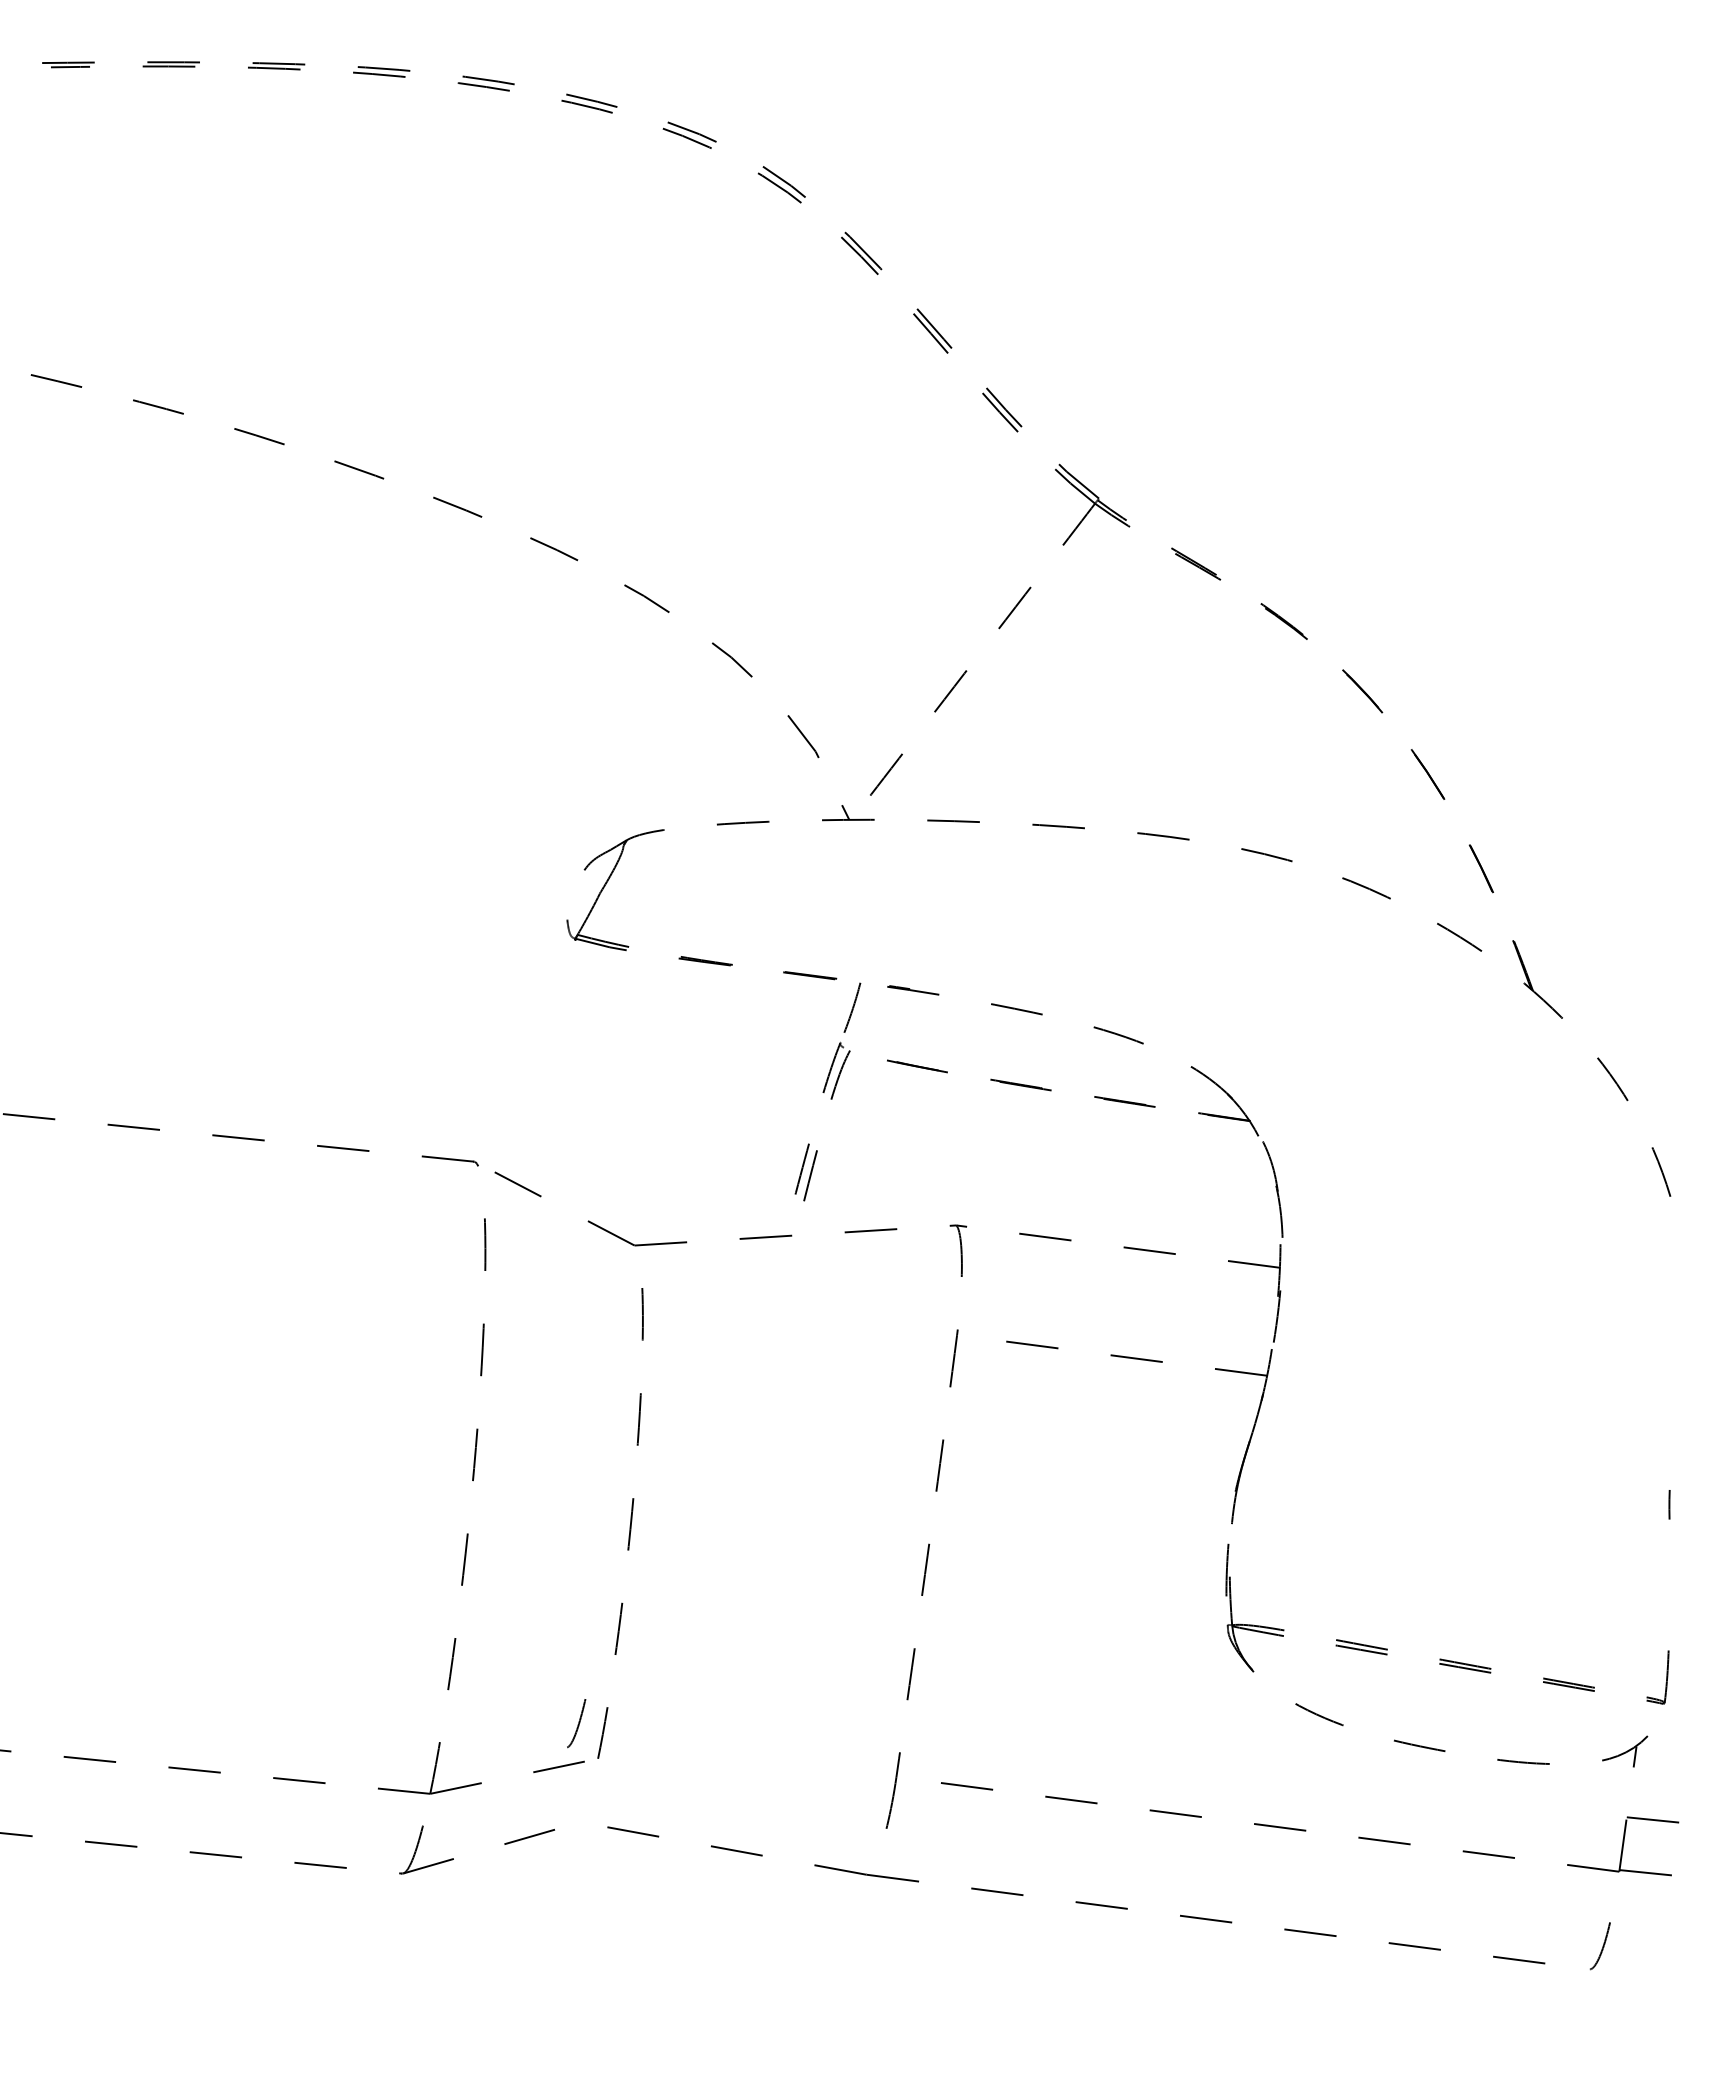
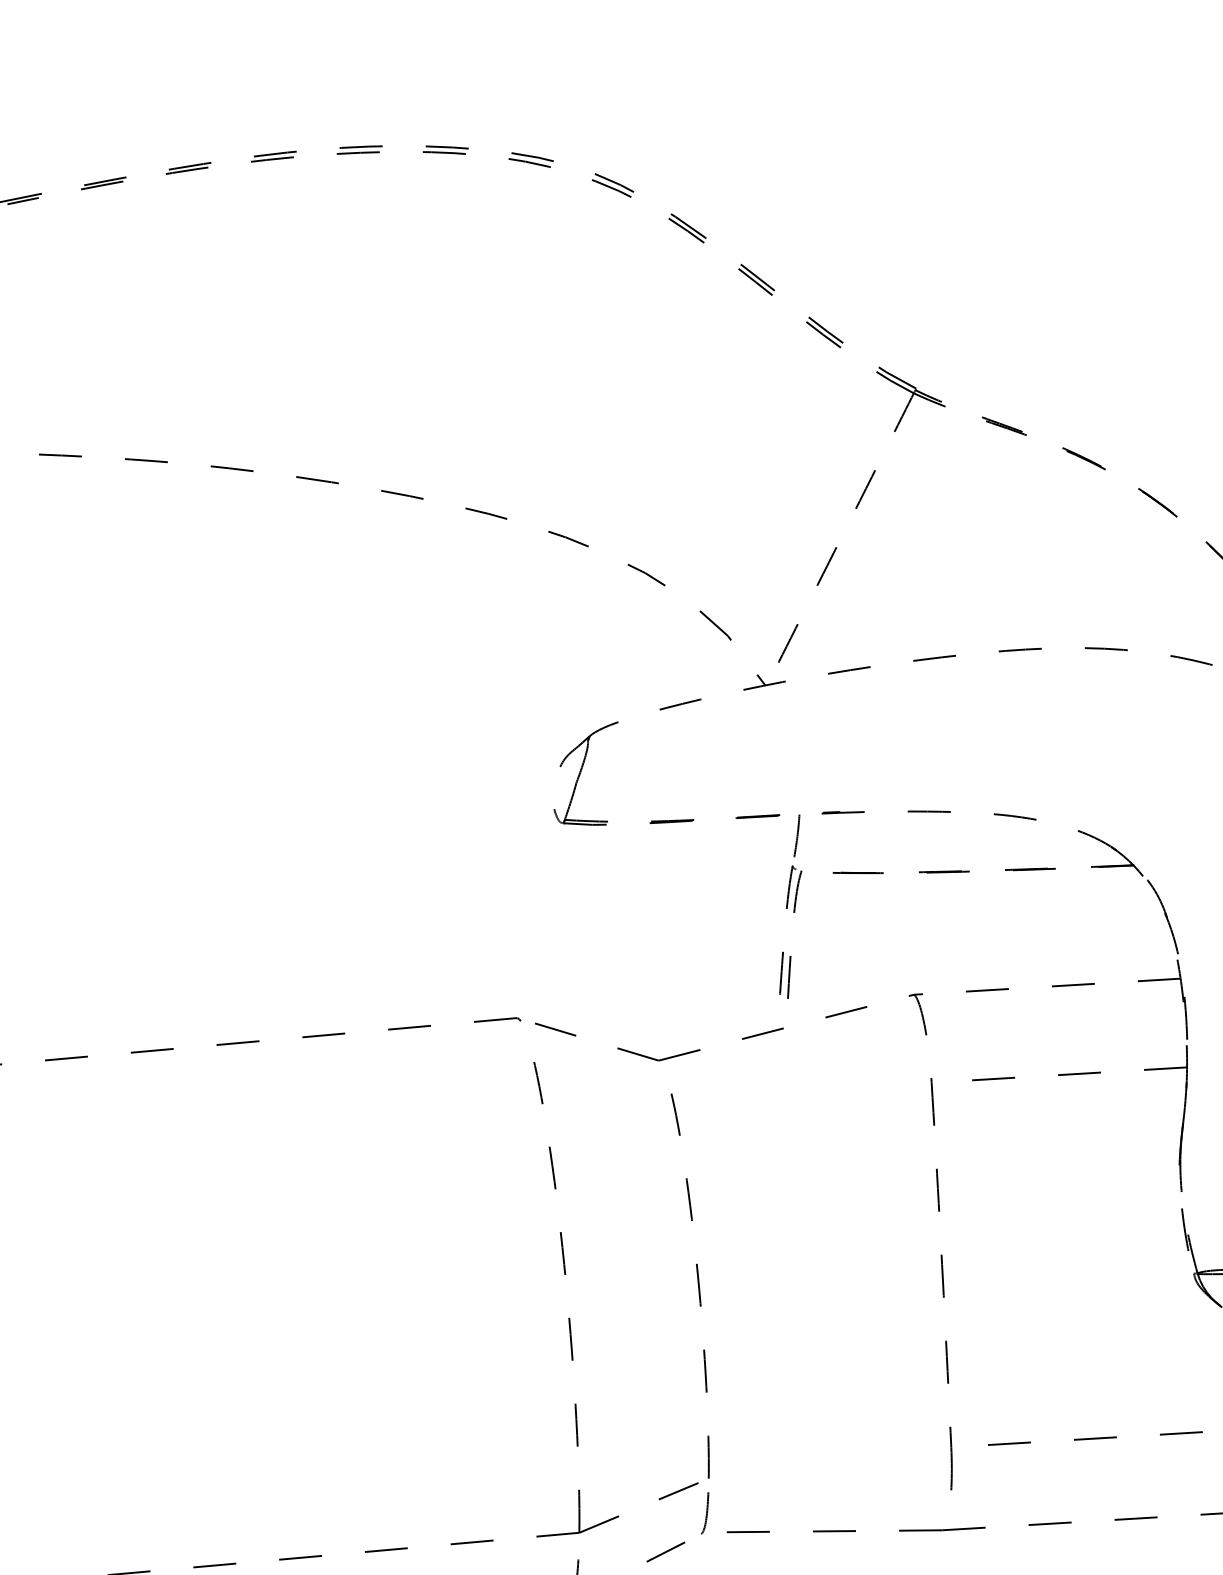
curve: (577, 1724) -> (705, 1513), moved

